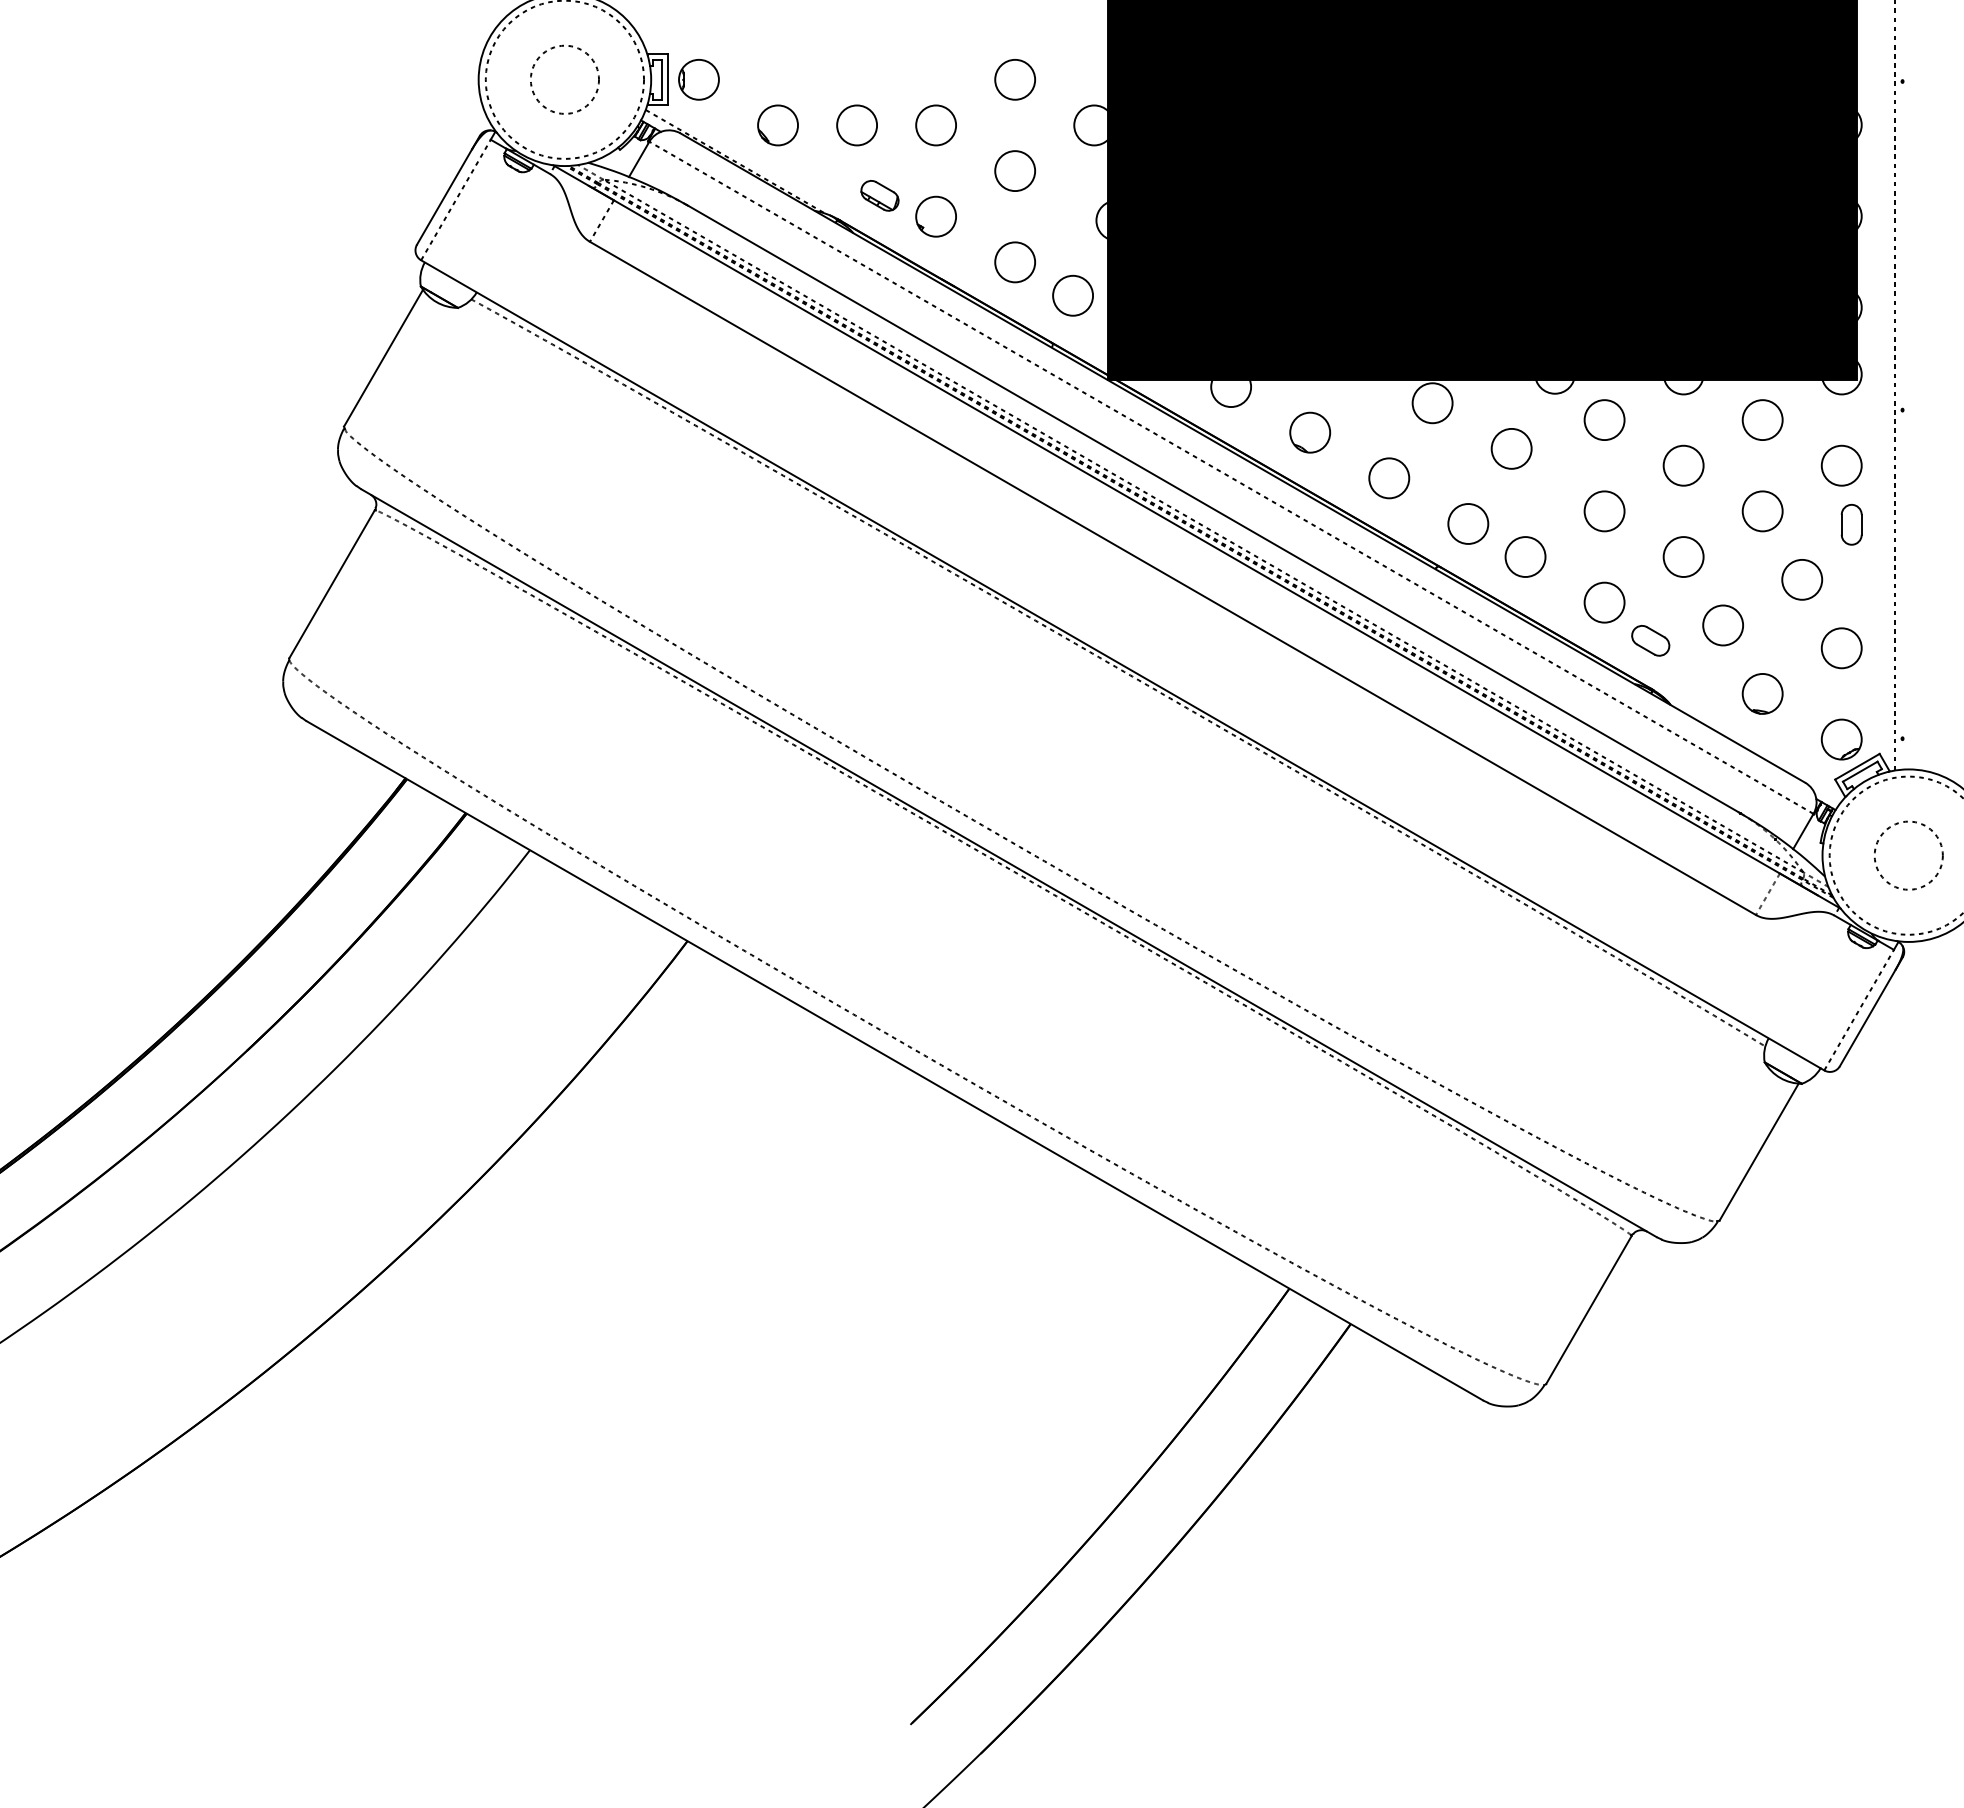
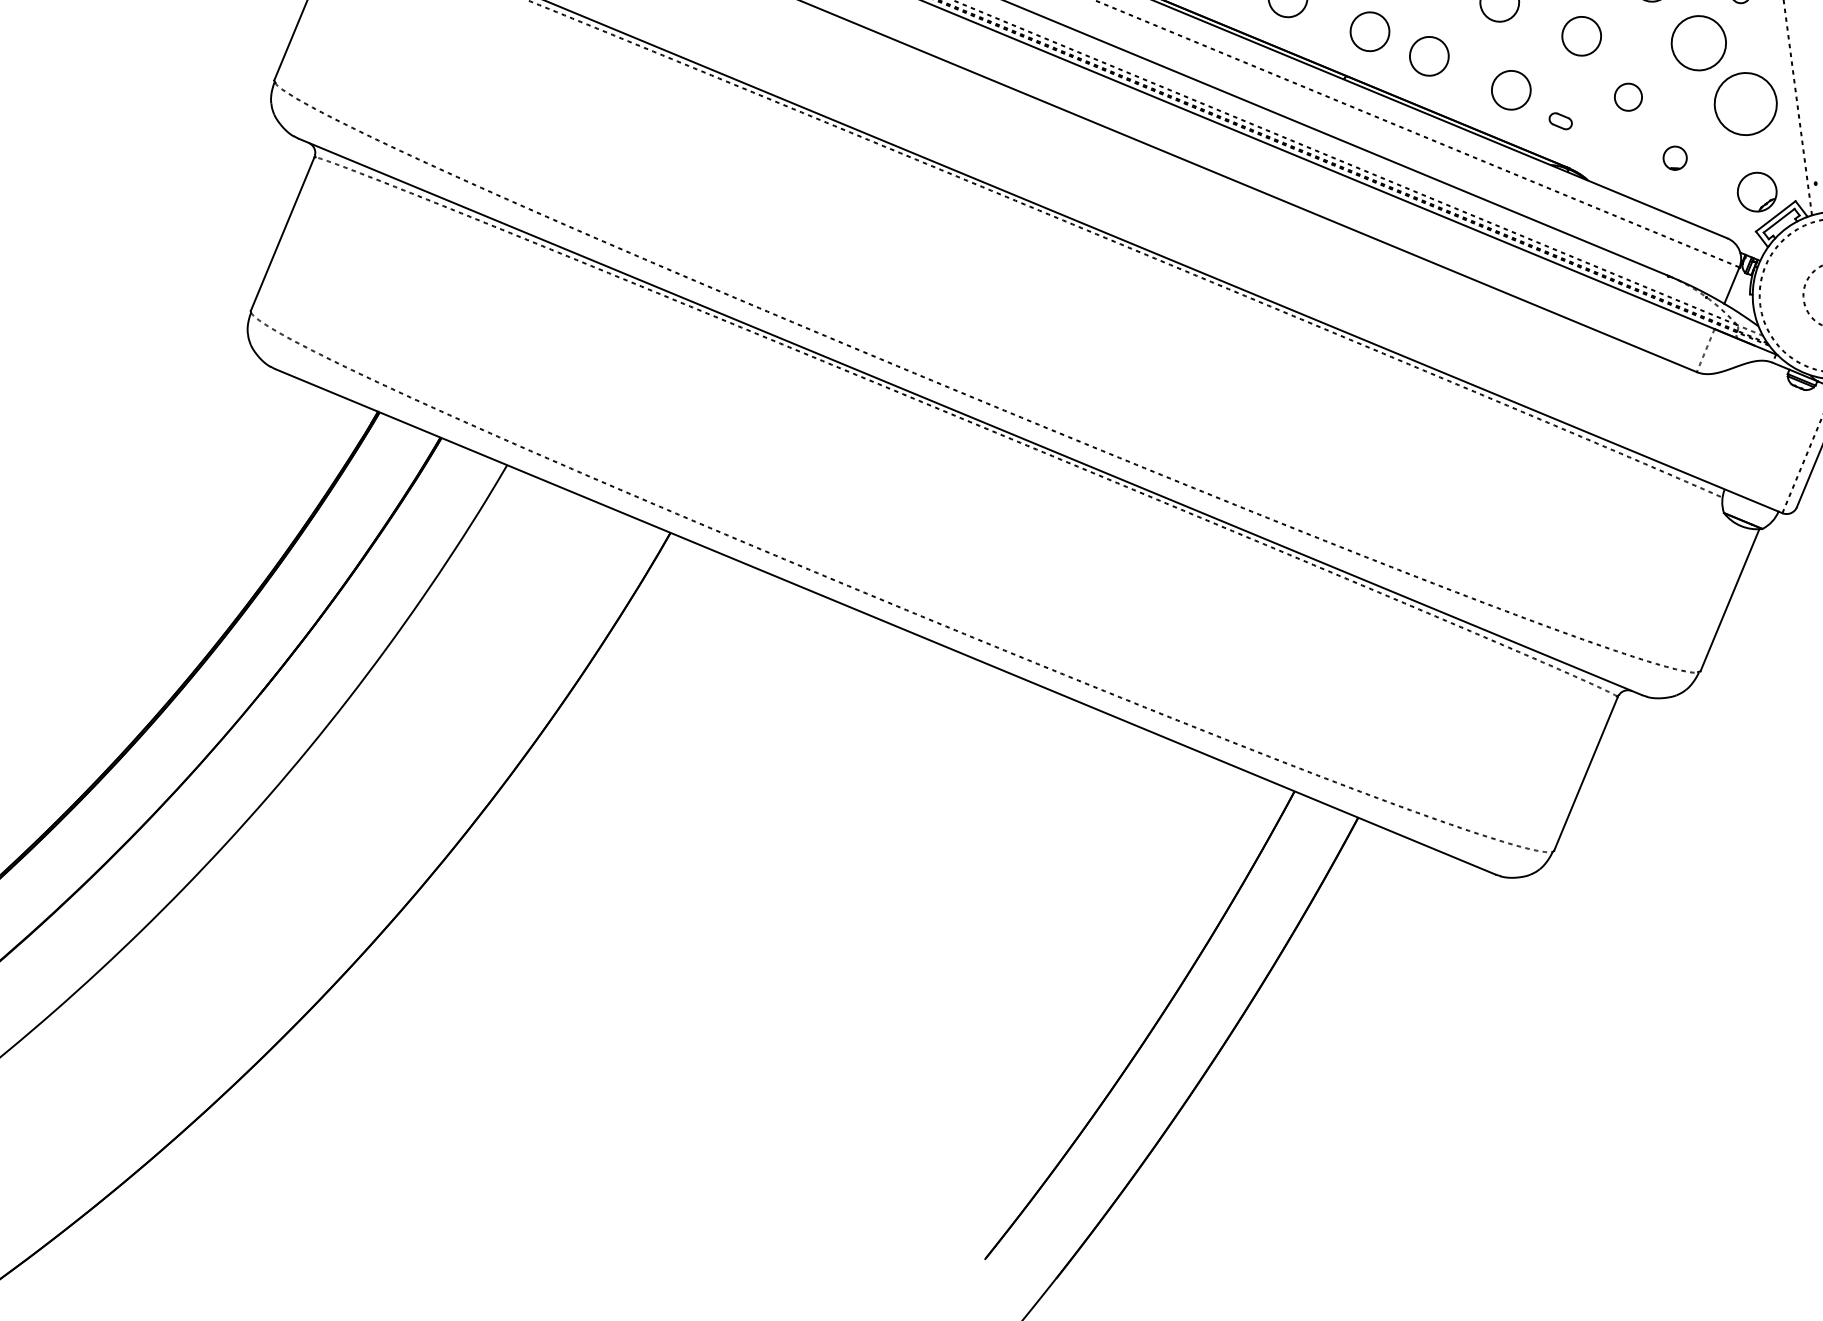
circle: (1802, 579) -> (1699, 42), size x1.4
circle: (1722, 625) -> (1627, 97), size x0.7
part: (1650, 640) -> (1560, 120), size x0.6
circle: (1841, 648) -> (1745, 104), size x1.6
part: (1762, 693) -> (1675, 157), size x0.6

